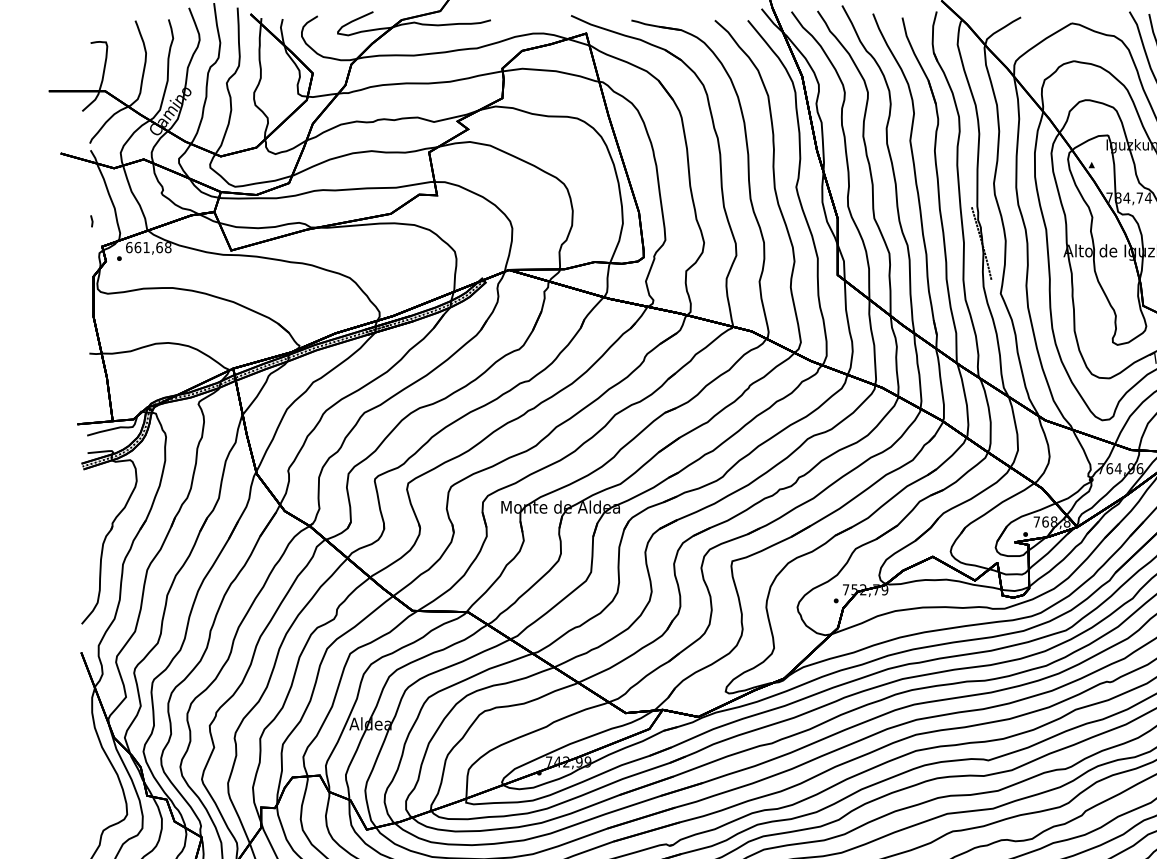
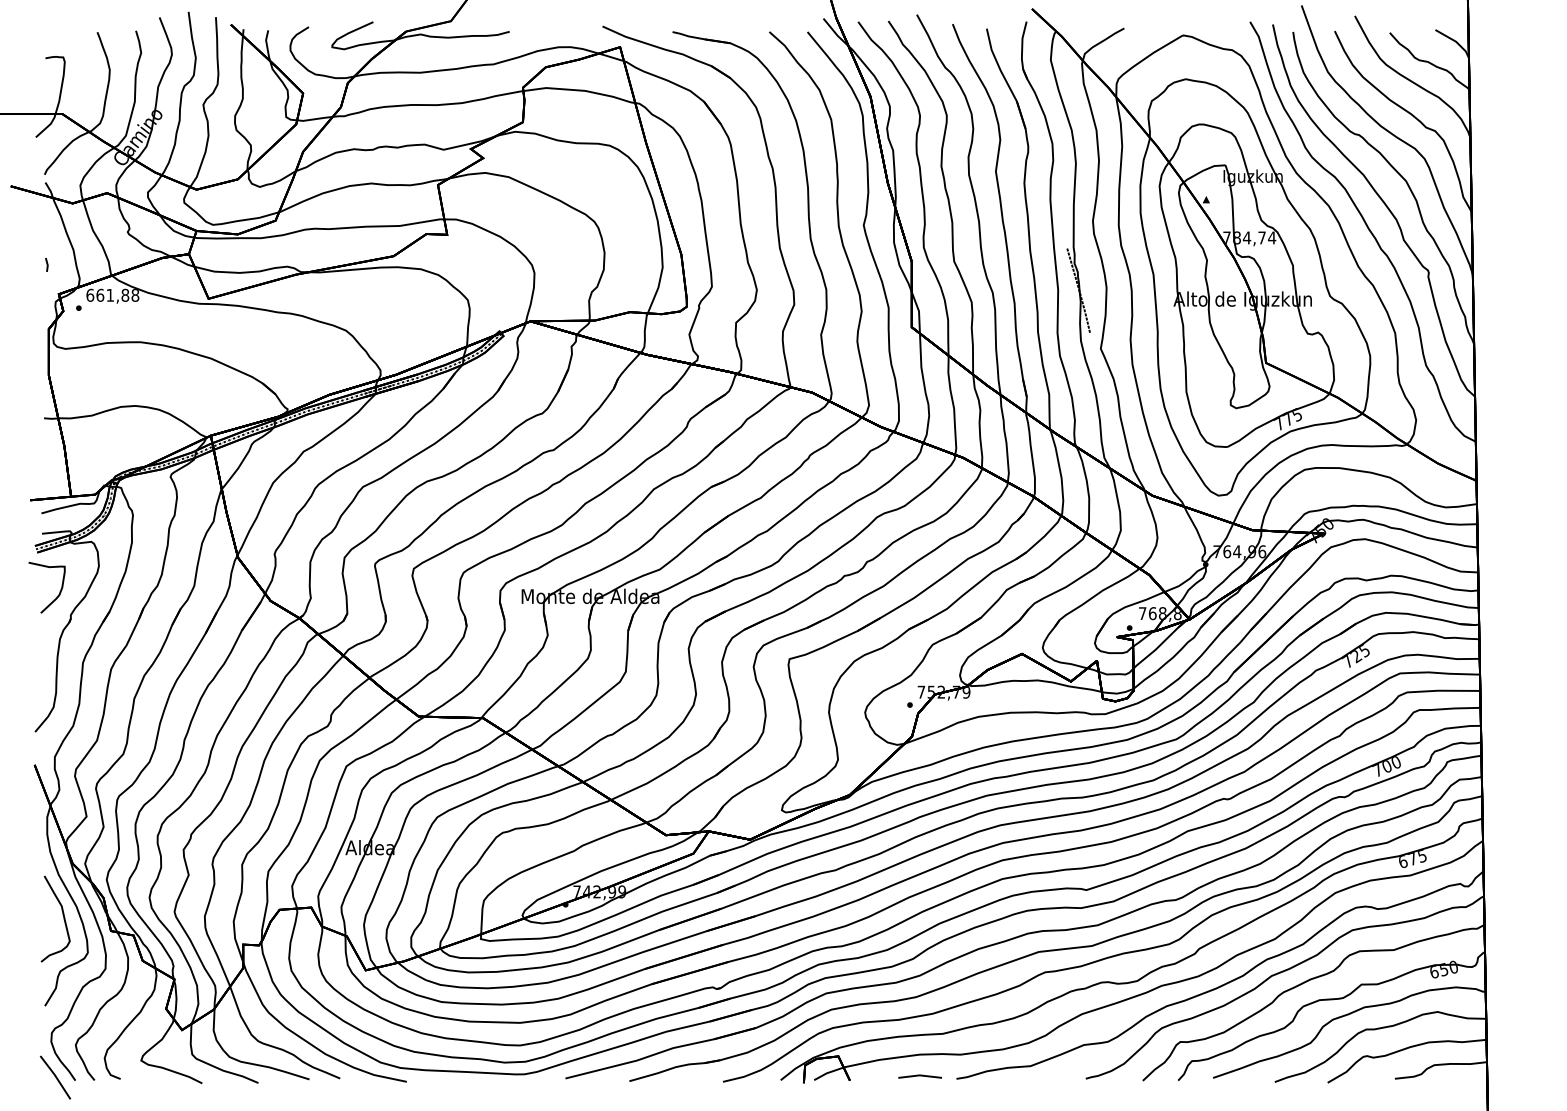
text: (159, 246) -> (125, 294), 661,68 -> 661,88
curve: (102, 502) -> (59, 591), added
curve: (105, 782) -> (62, 915), added

